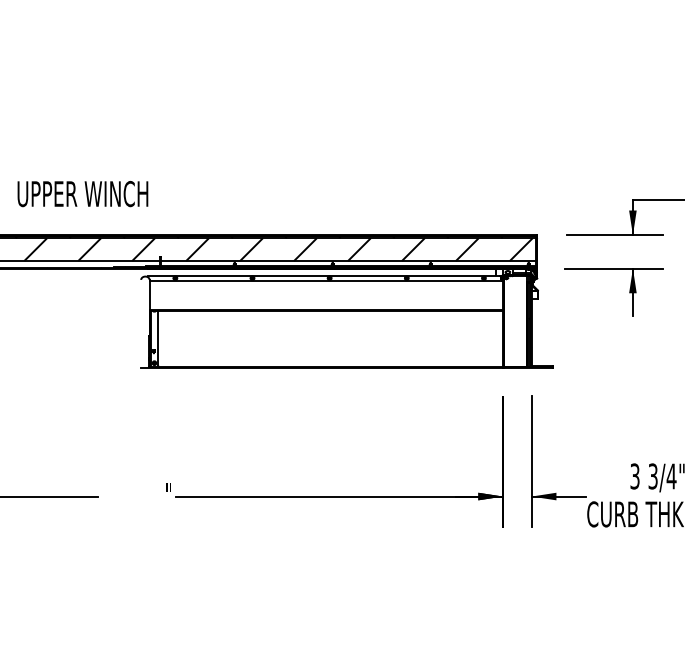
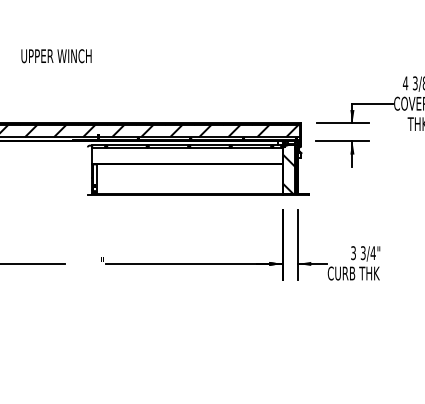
text: (82, 194) -> (56, 56), moved
hatch: (514, 330) -> (288, 174), added

